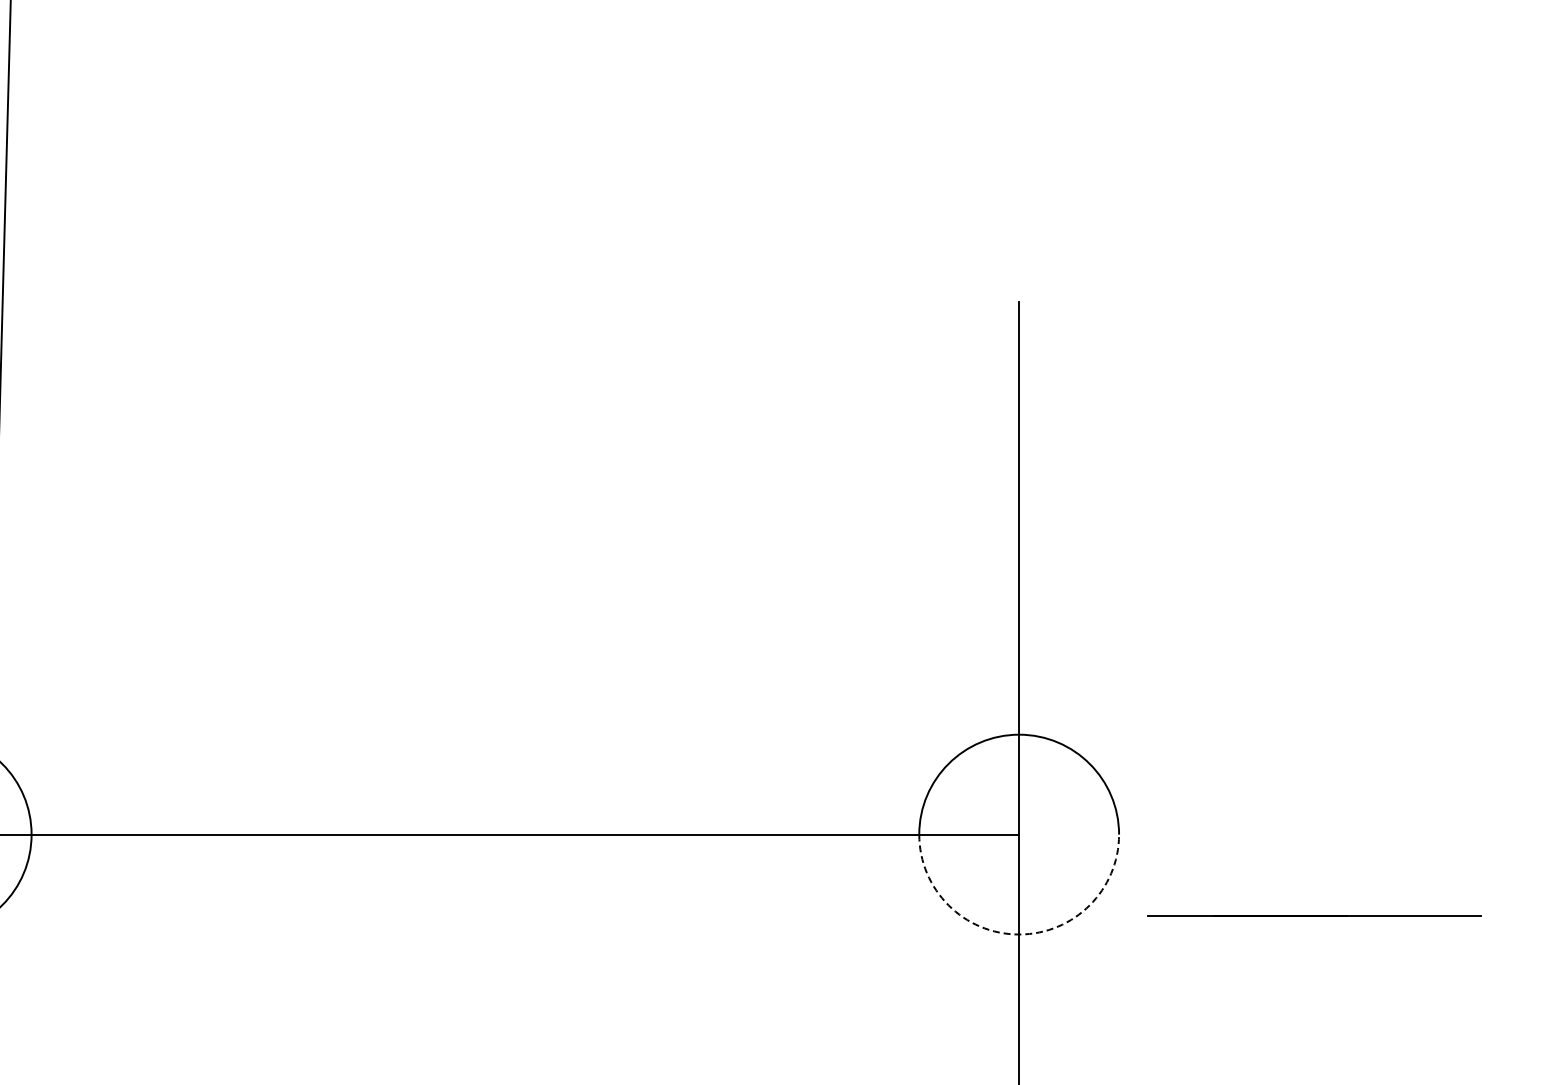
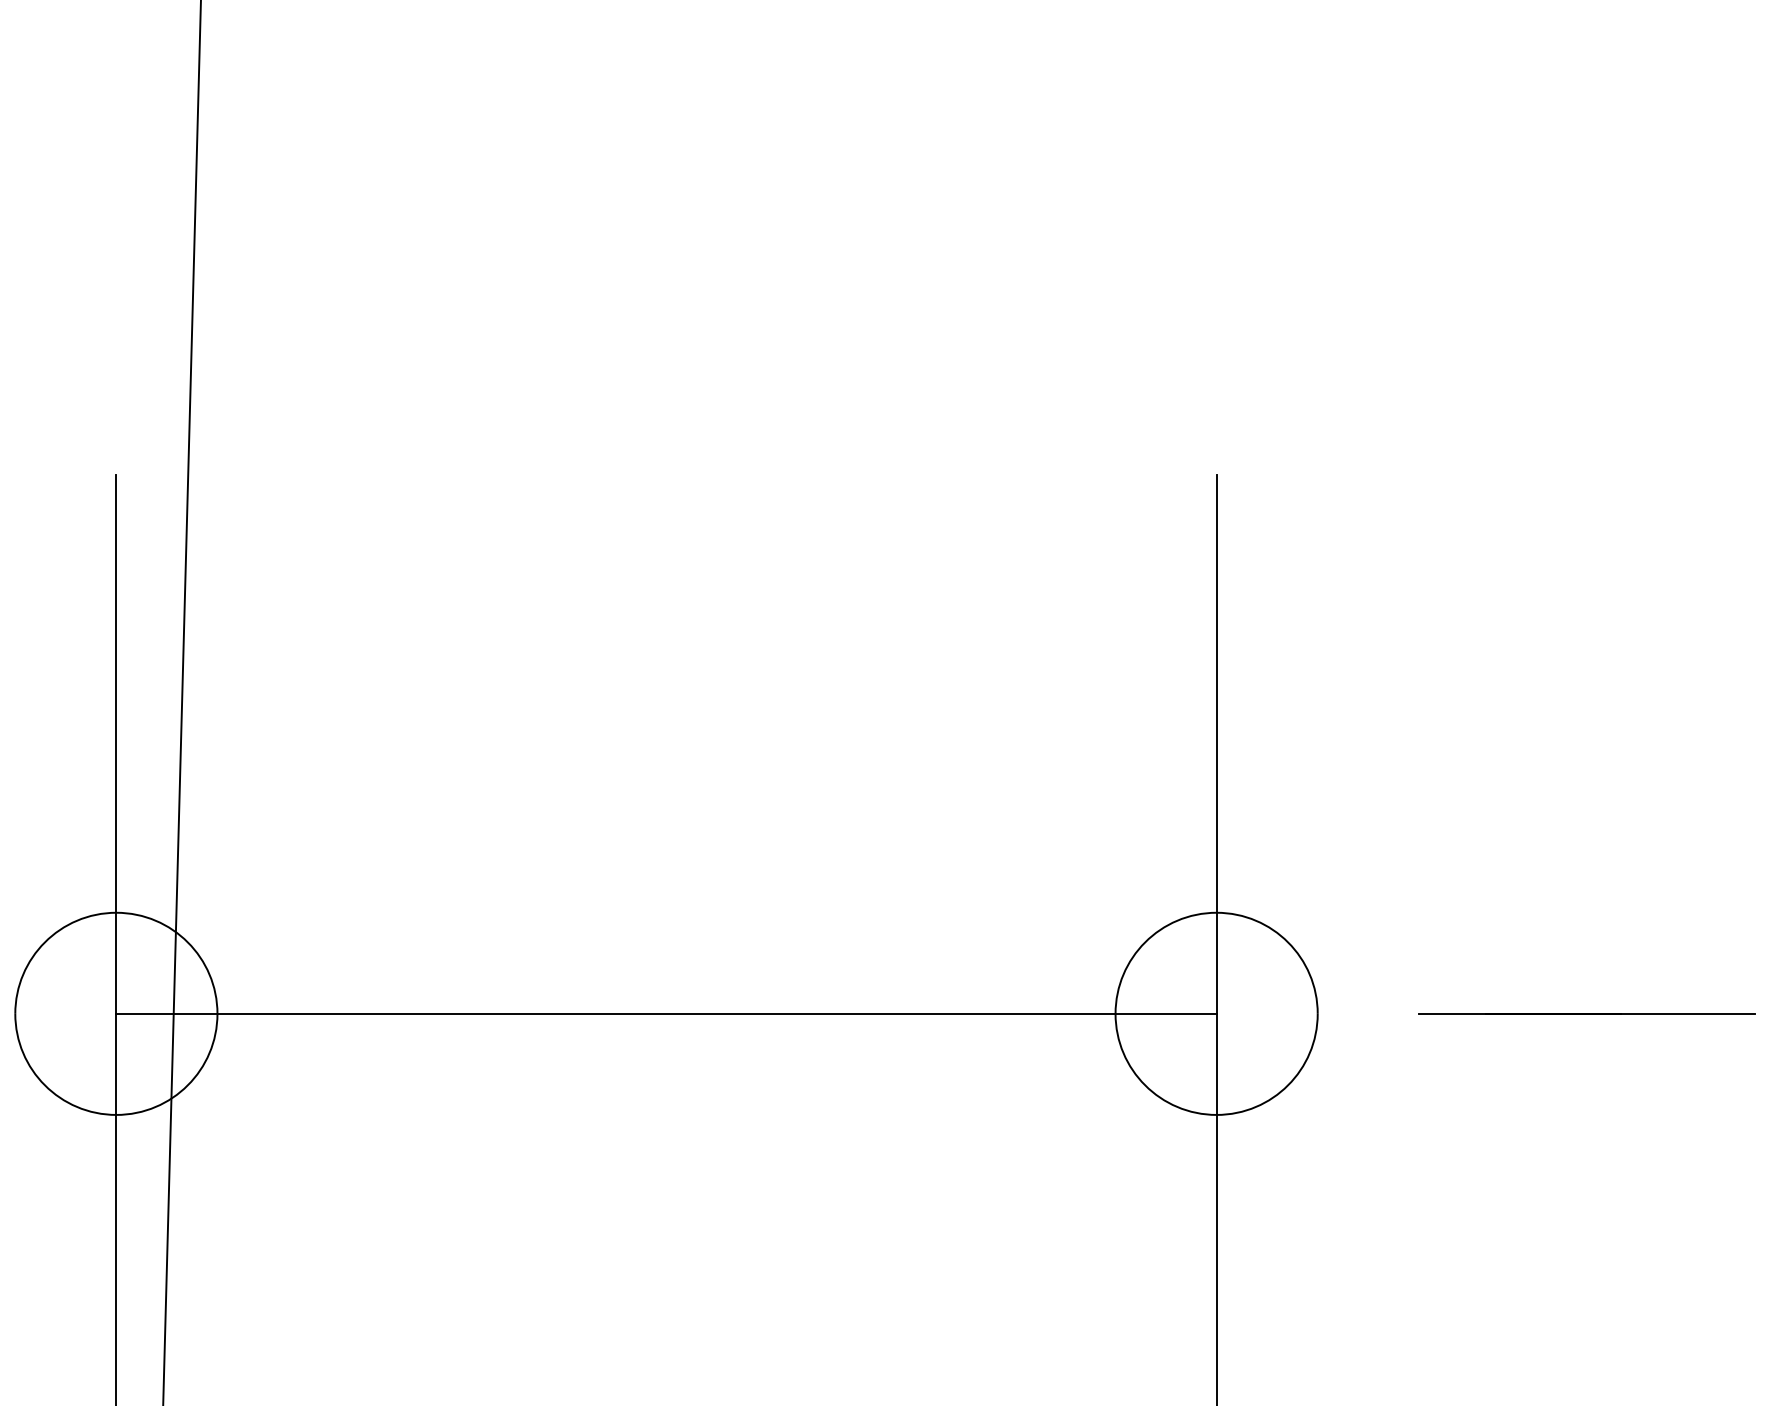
line: (1313, 915) -> (1586, 1013), moved
arc: (1019, 934) -> (1216, 1114), dashed -> solid

